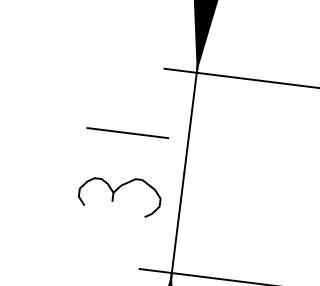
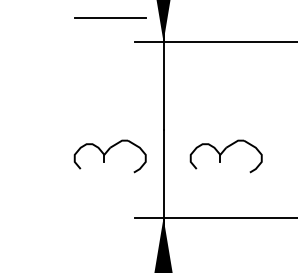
line: (128, 133) -> (110, 17), moved
part: (251, 211) -> (225, 156), added

